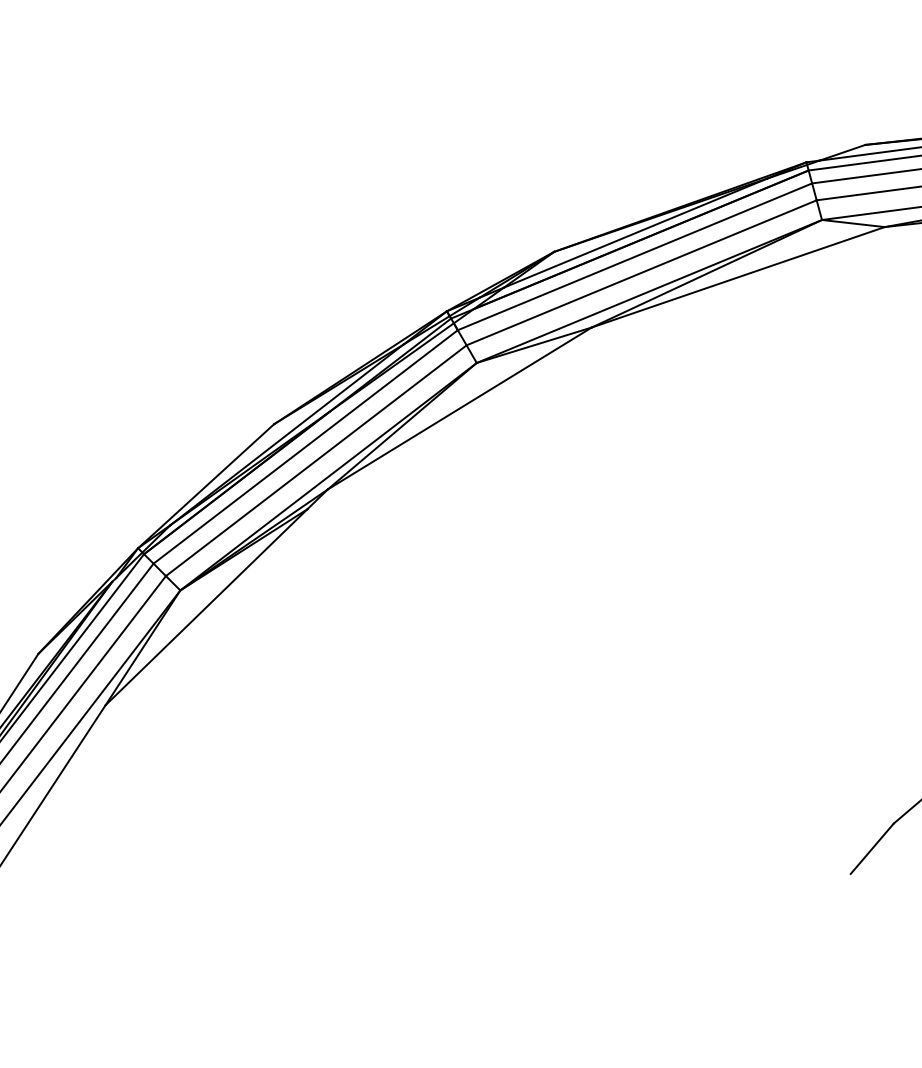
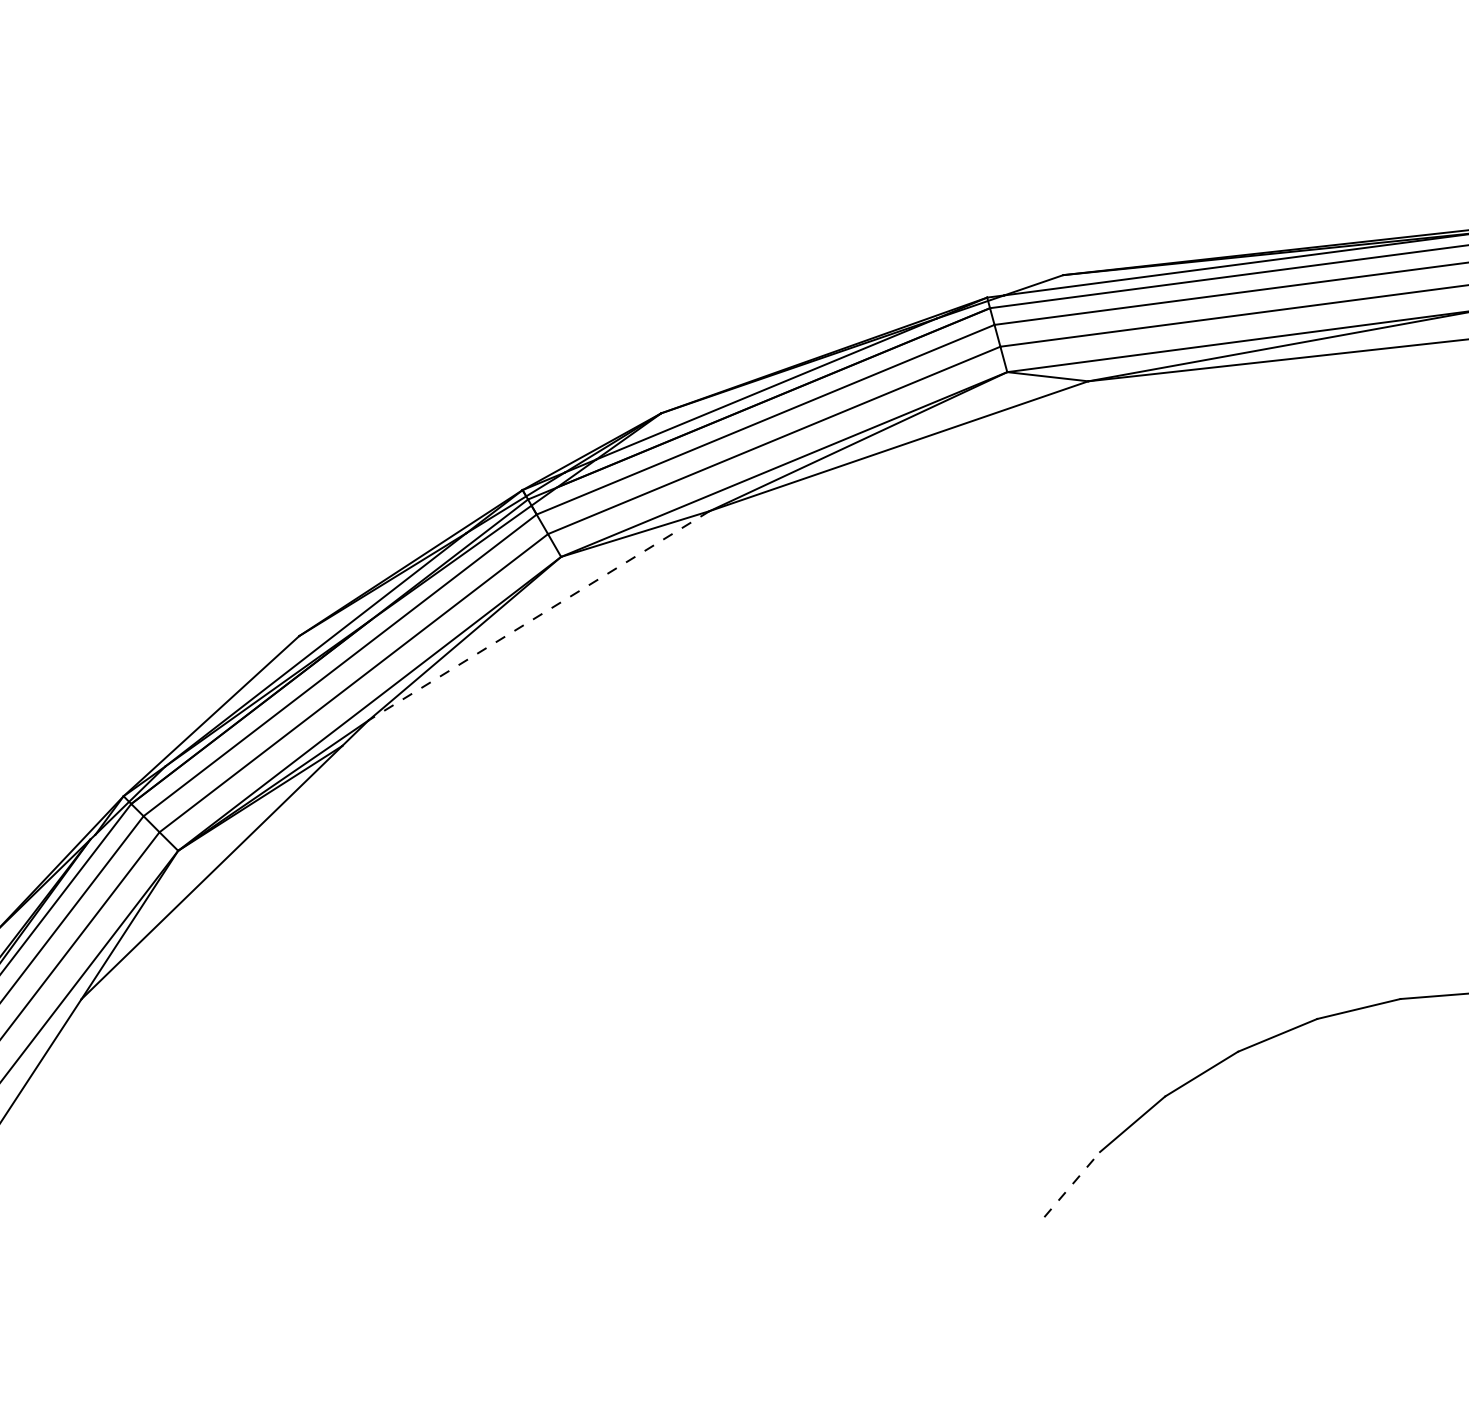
line: (459, 409) -> (538, 616), solid -> dashed
line: (872, 848) -> (1072, 1184), solid -> dashed

